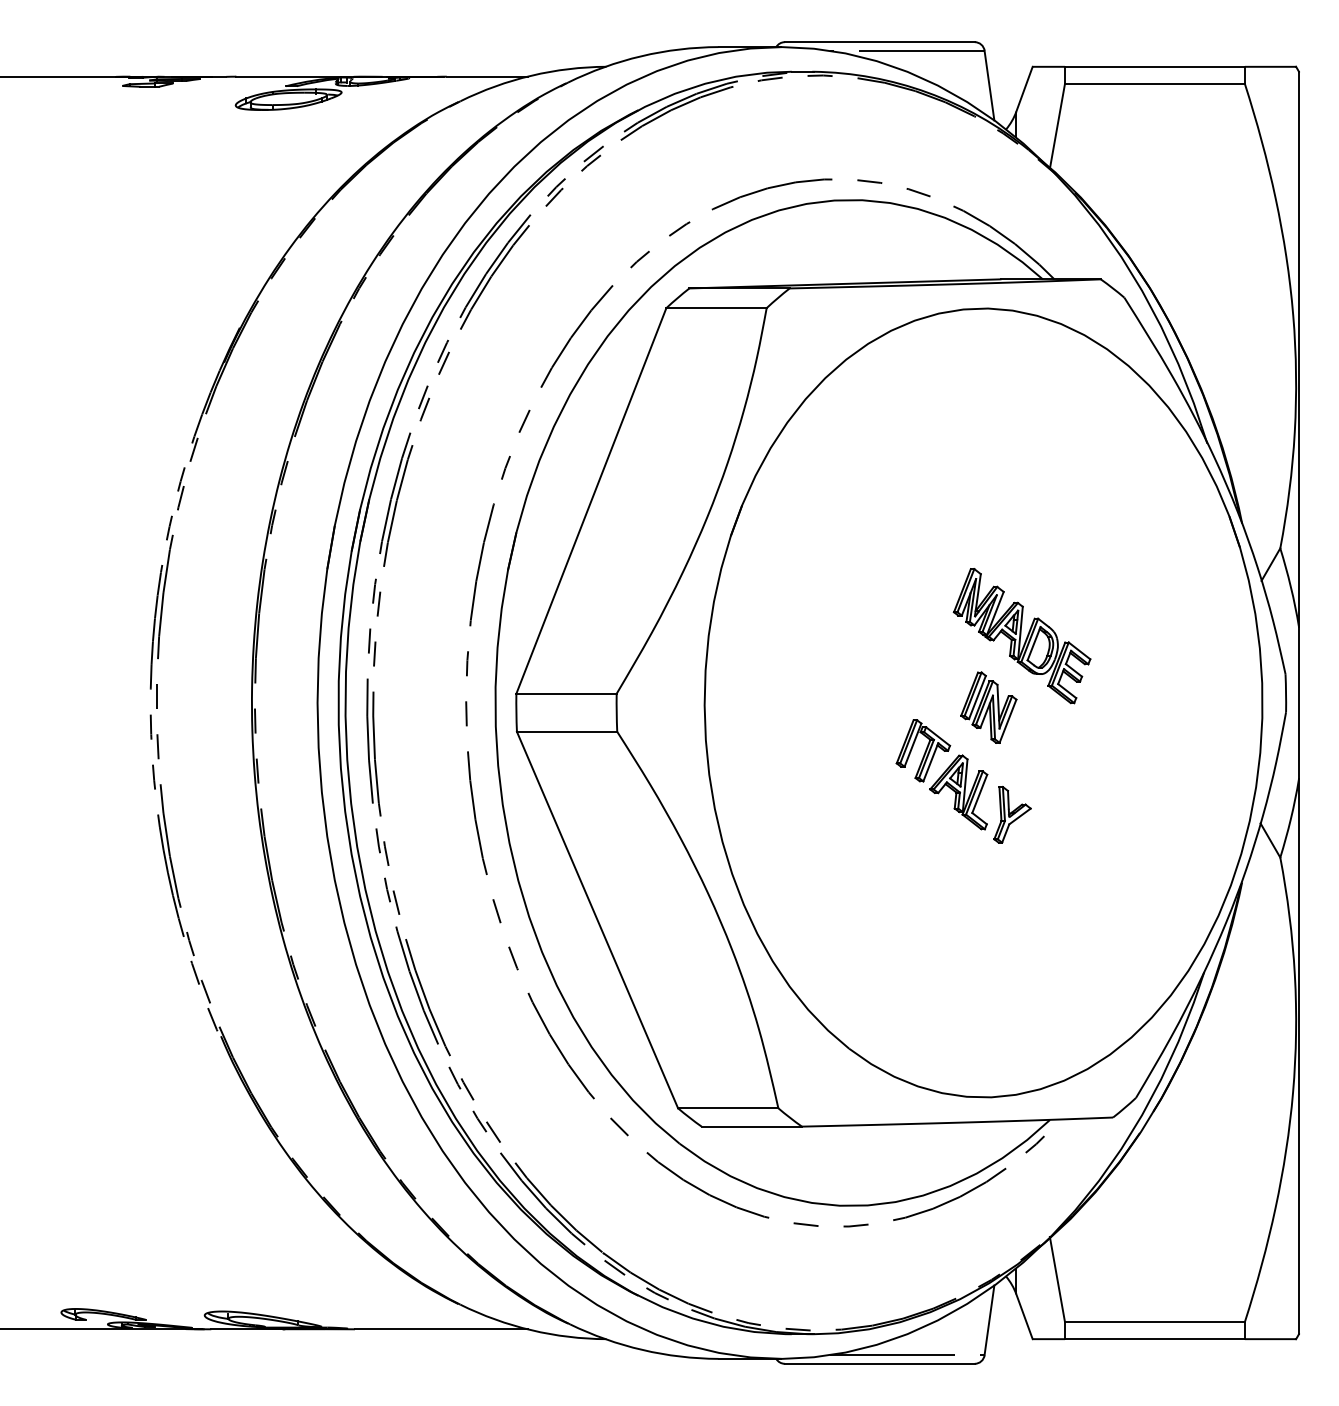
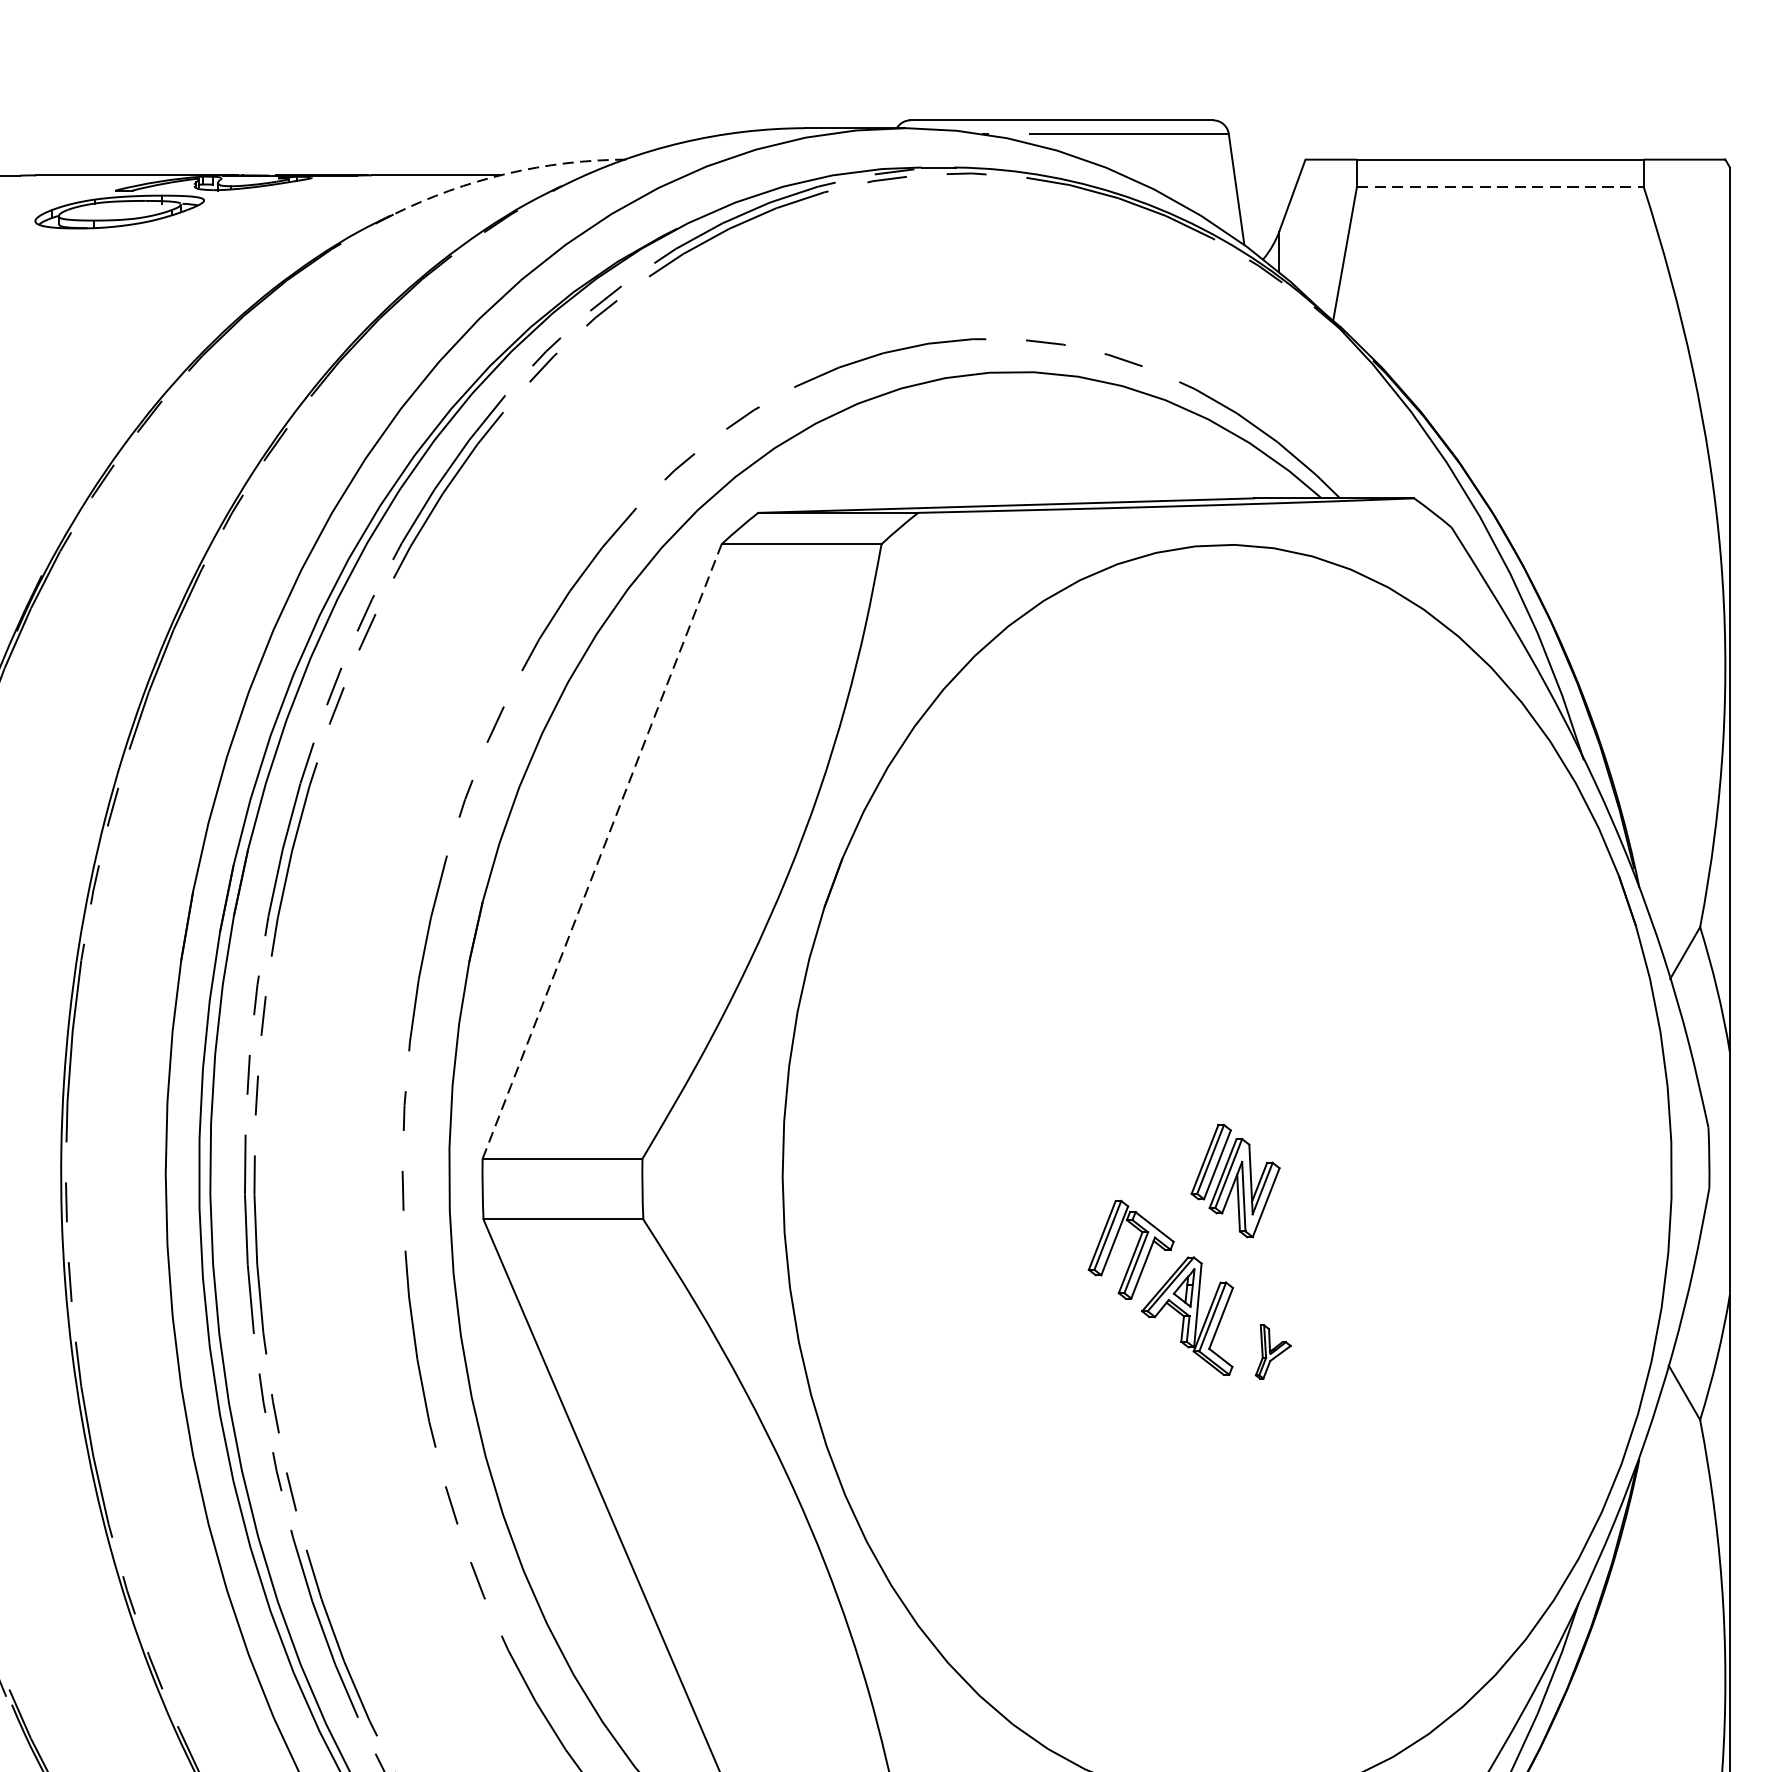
arc: (531, 75) -> (506, 173), solid -> dashed
line: (1154, 83) -> (1499, 186), solid -> dashed
line: (591, 500) -> (602, 850), solid -> dashed
part: (1021, 636) -> (1287, 1067), removed
part: (1012, 814) -> (1273, 1351), size x0.6

